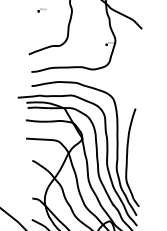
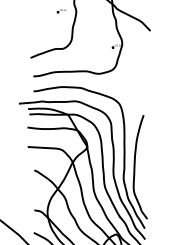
part: (41, 10) -> (61, 11), moved

